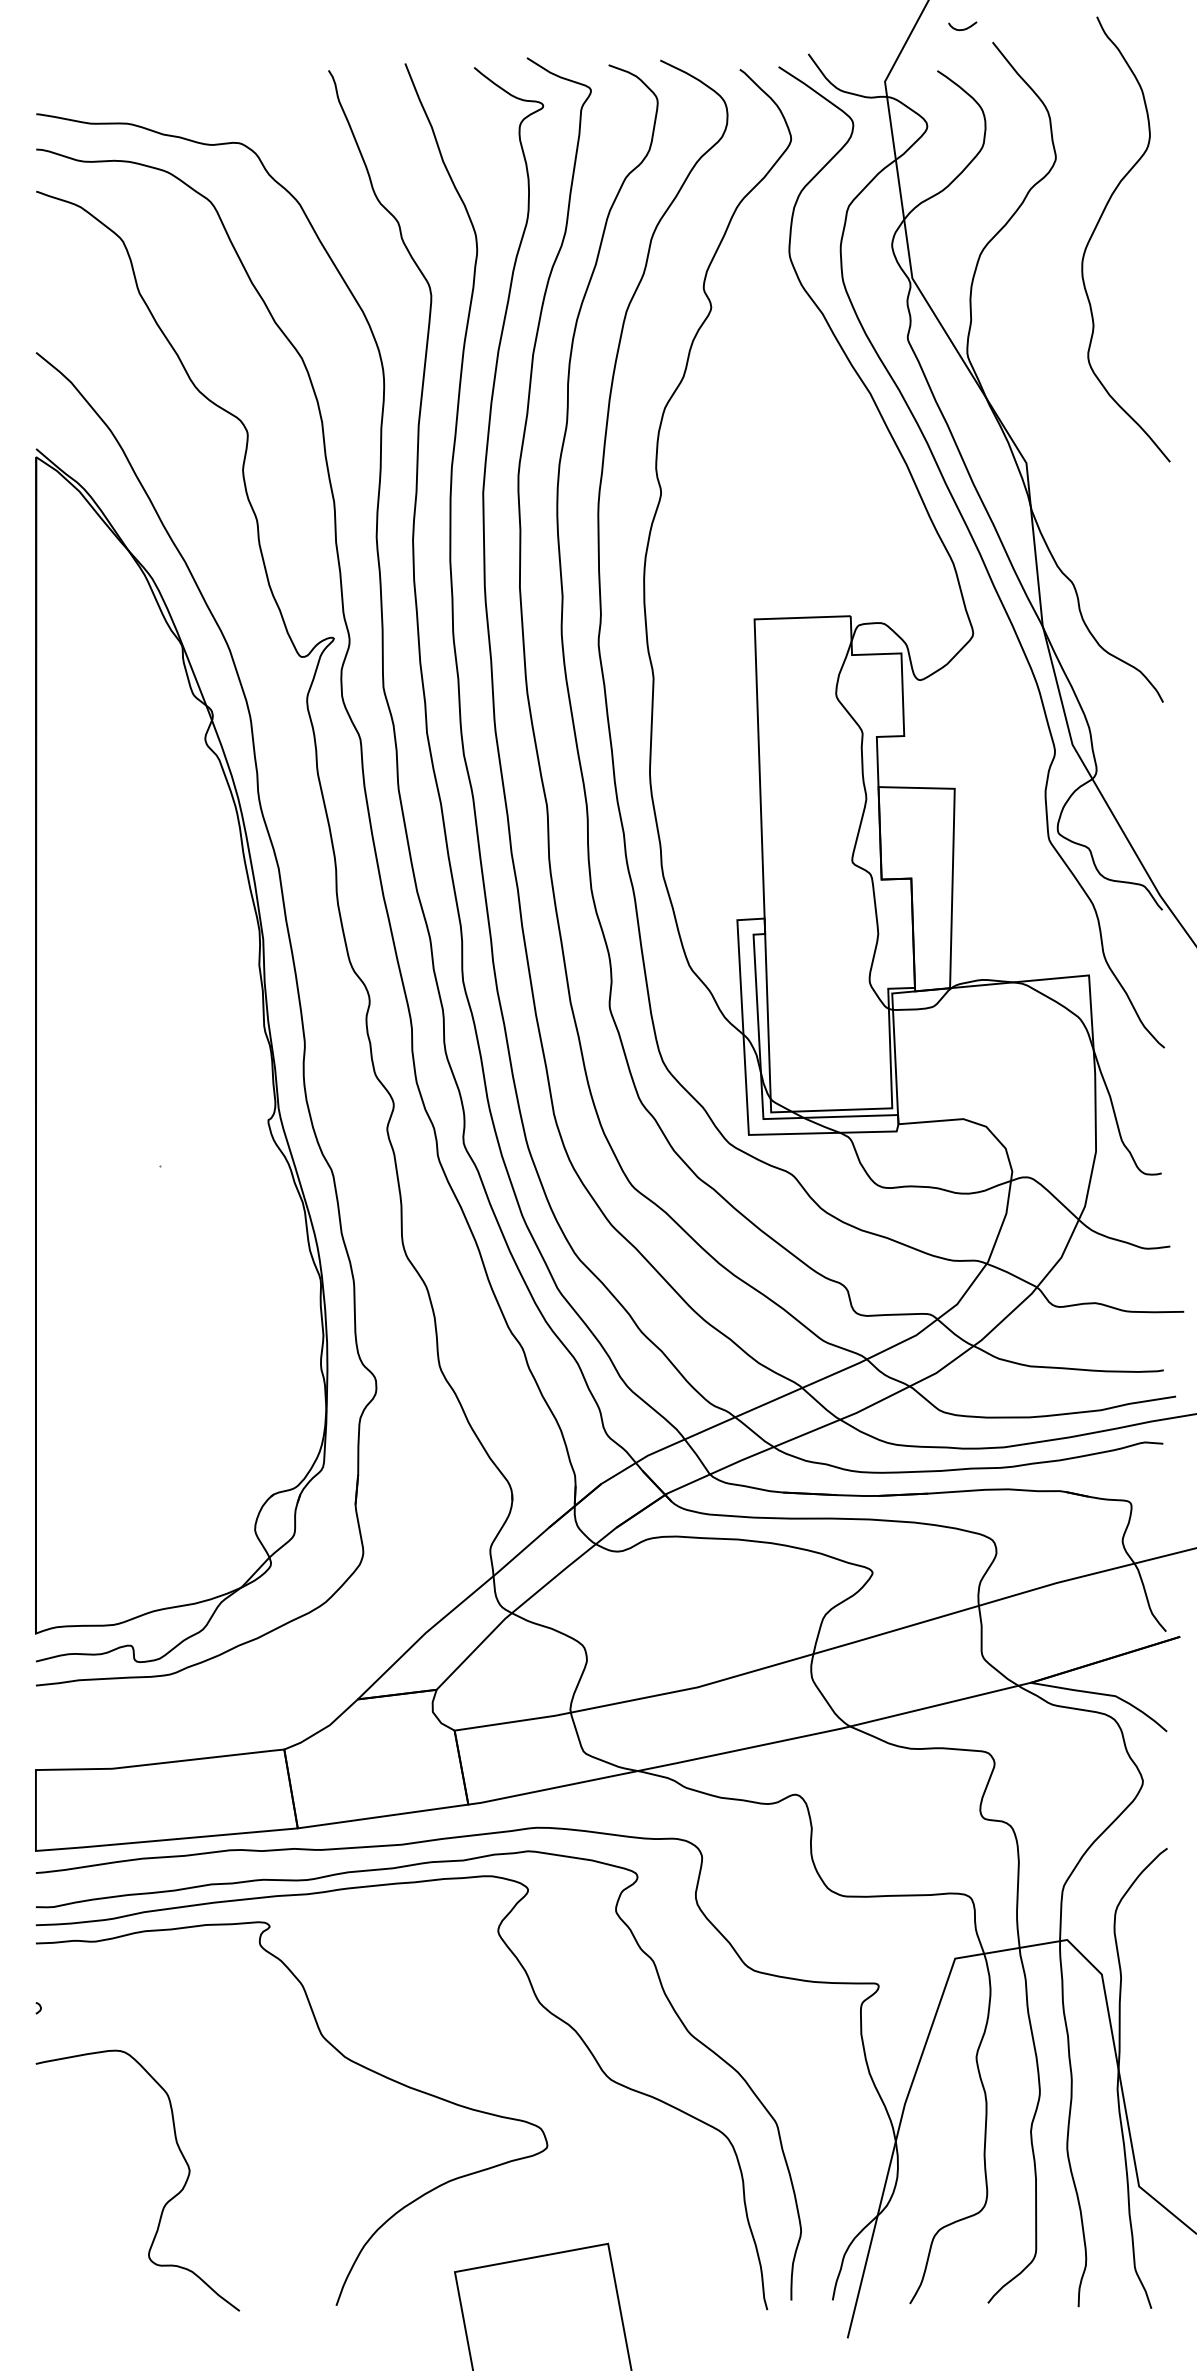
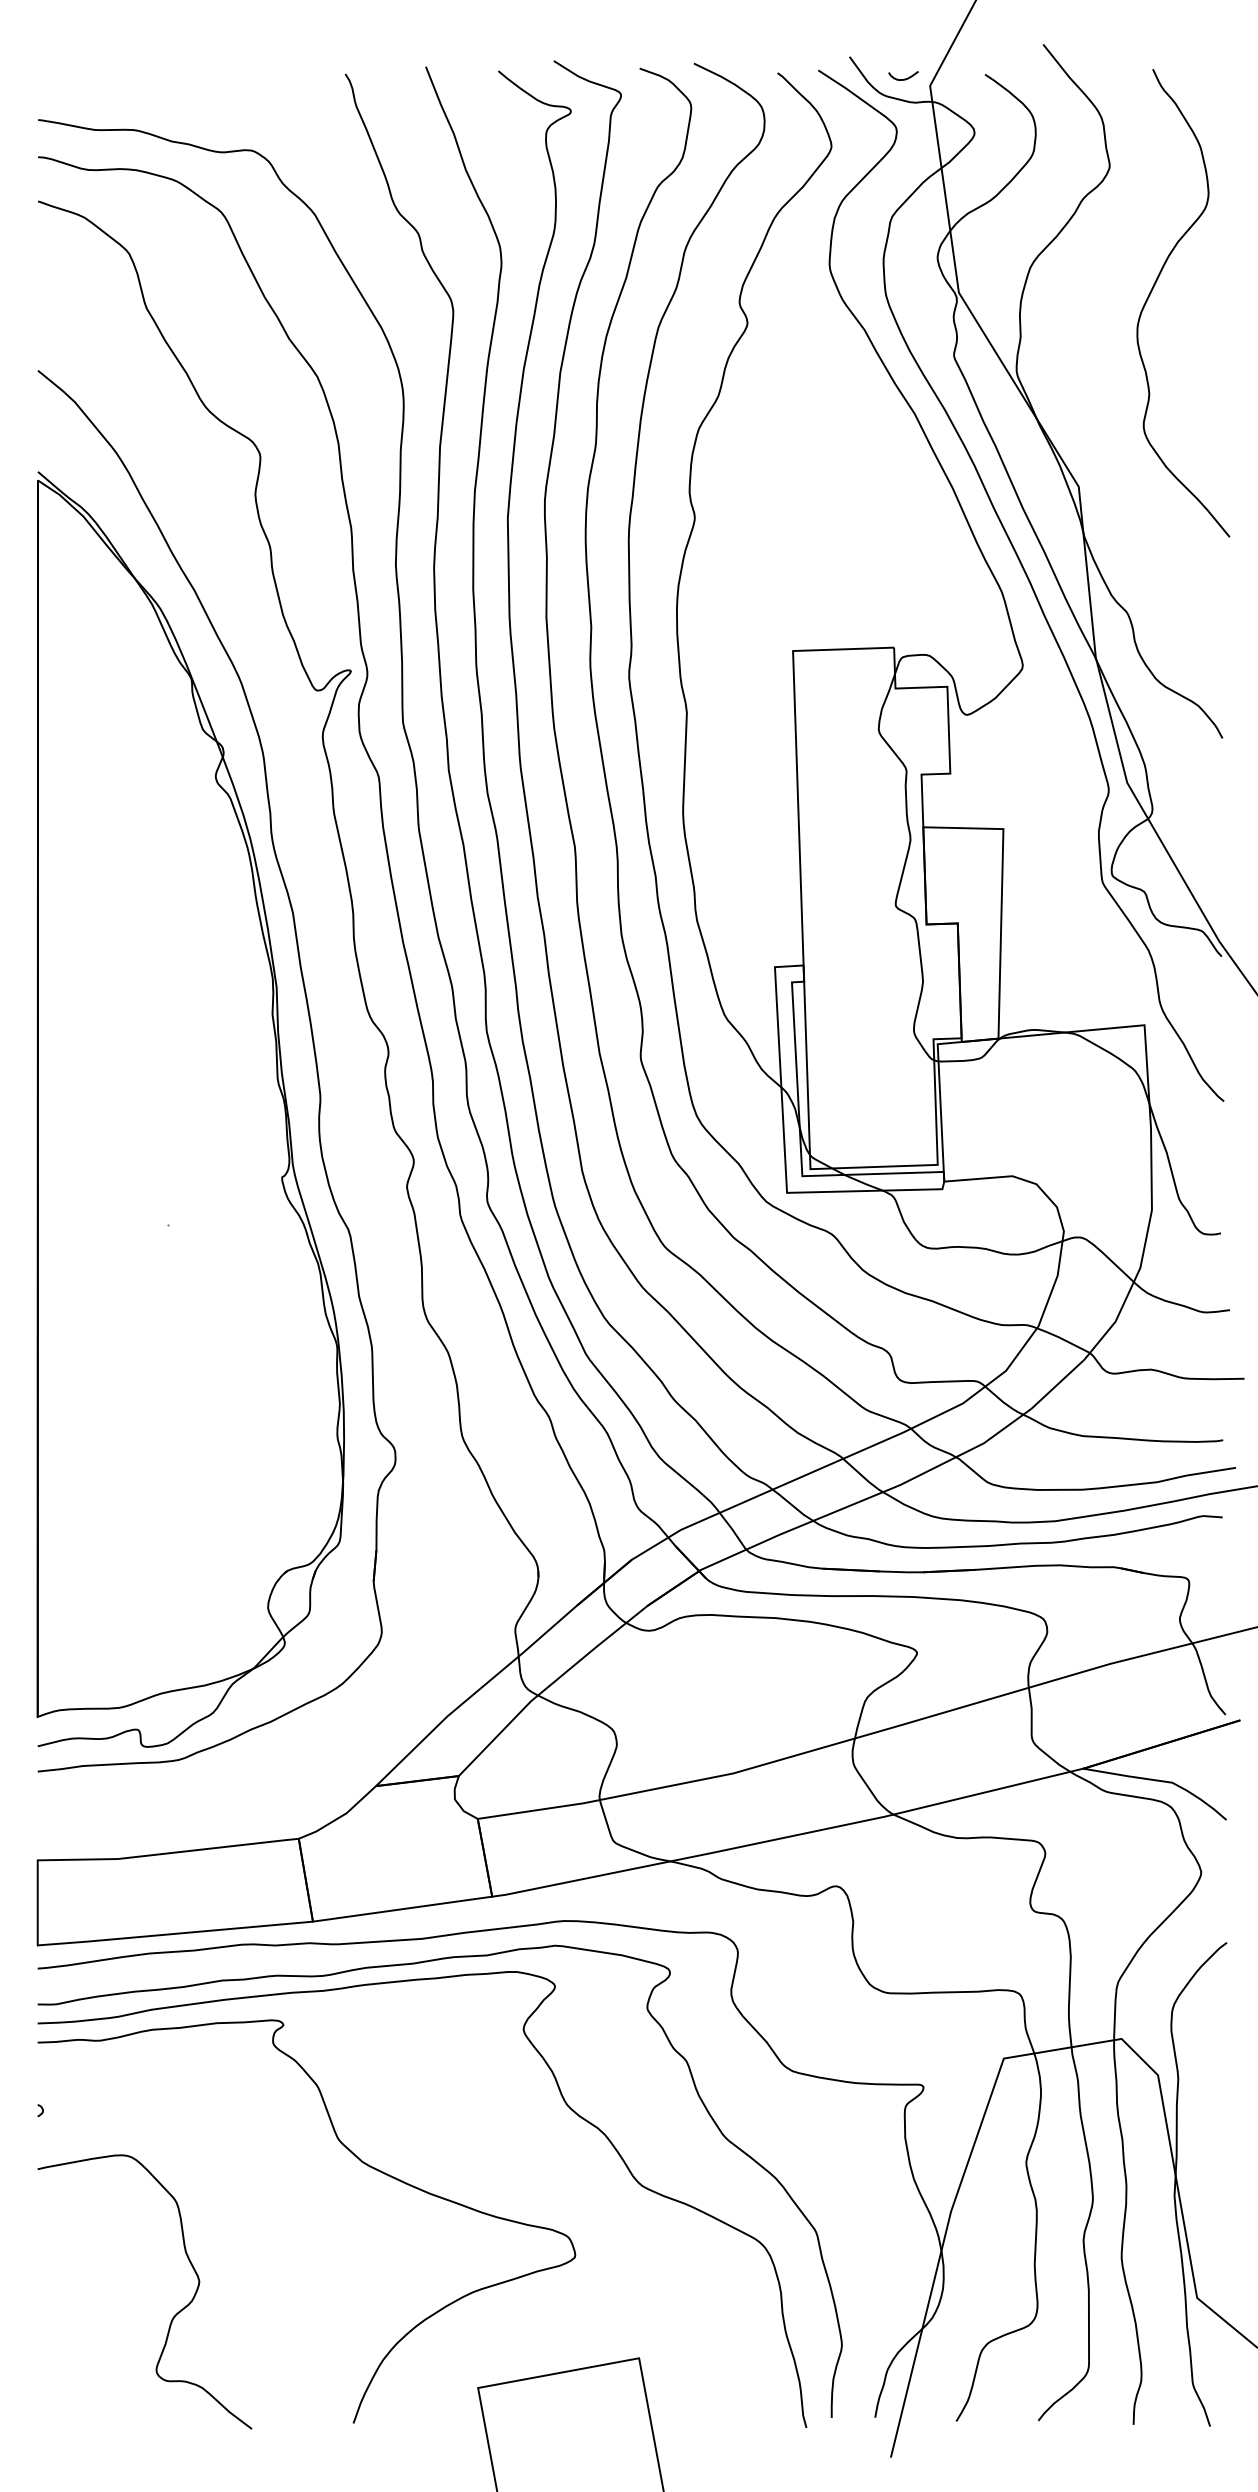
curve: (963, 28) -> (904, 78), moved
curve: (1097, 226) -> (1153, 289), moved

